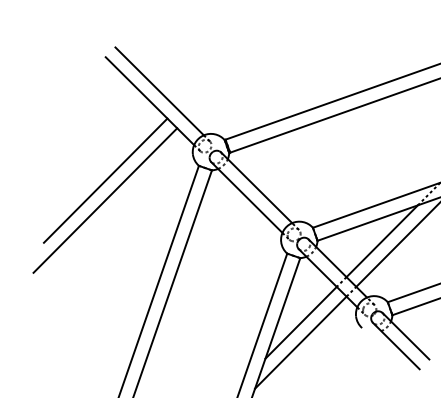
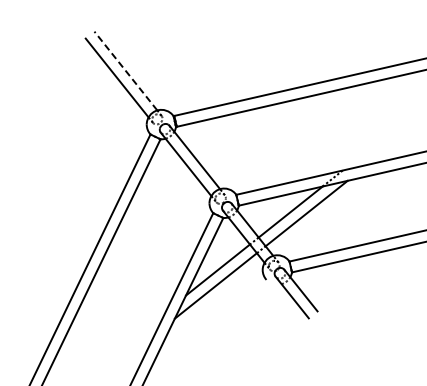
line: (159, 90) -> (125, 70), solid -> dashed
line: (104, 180) -> (73, 137), removed
line: (104, 200) -> (71, 153), removed

